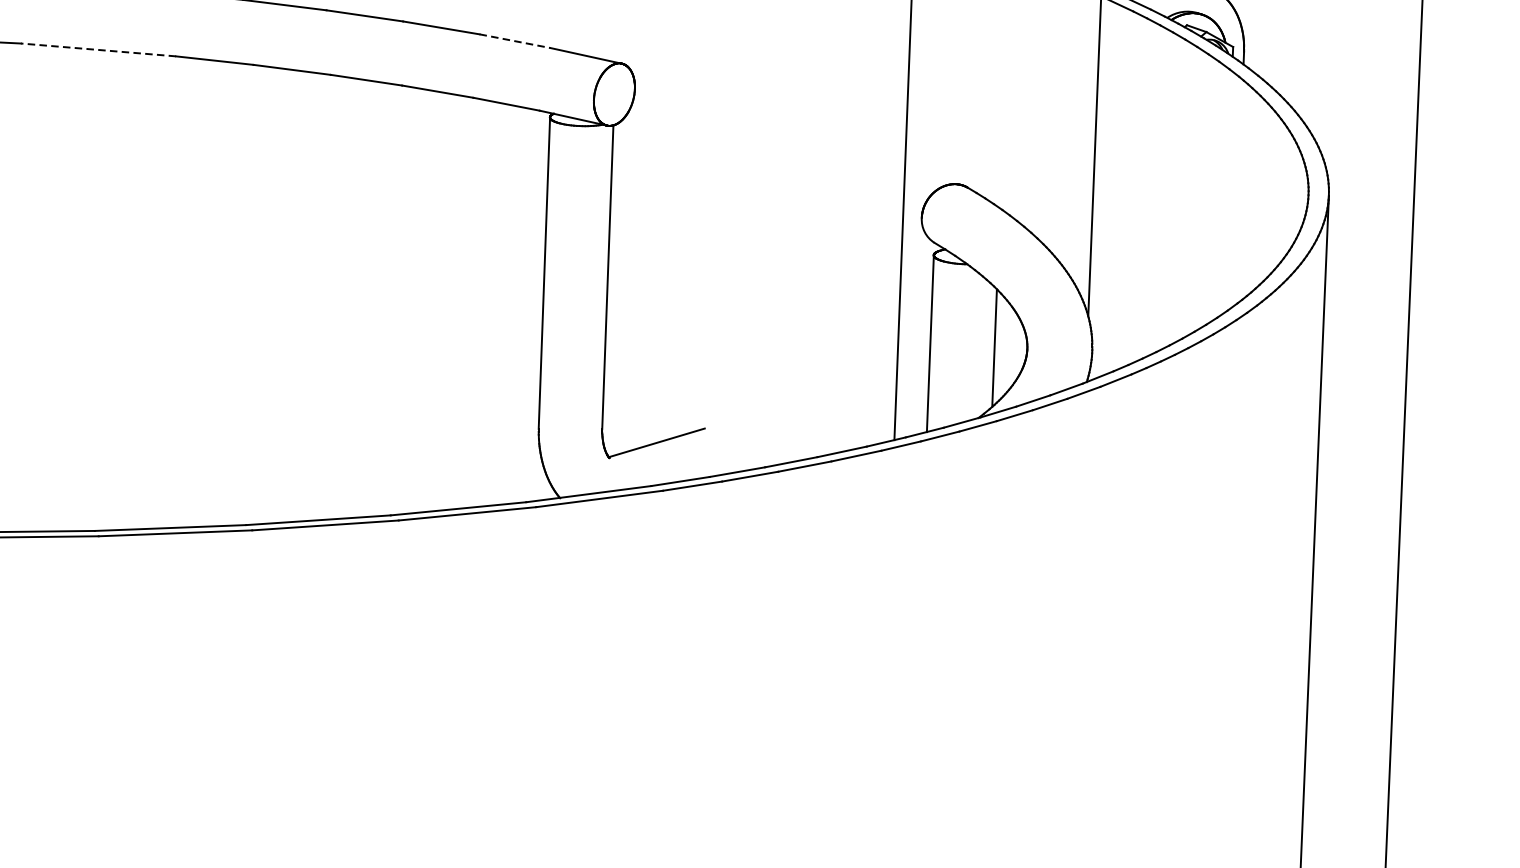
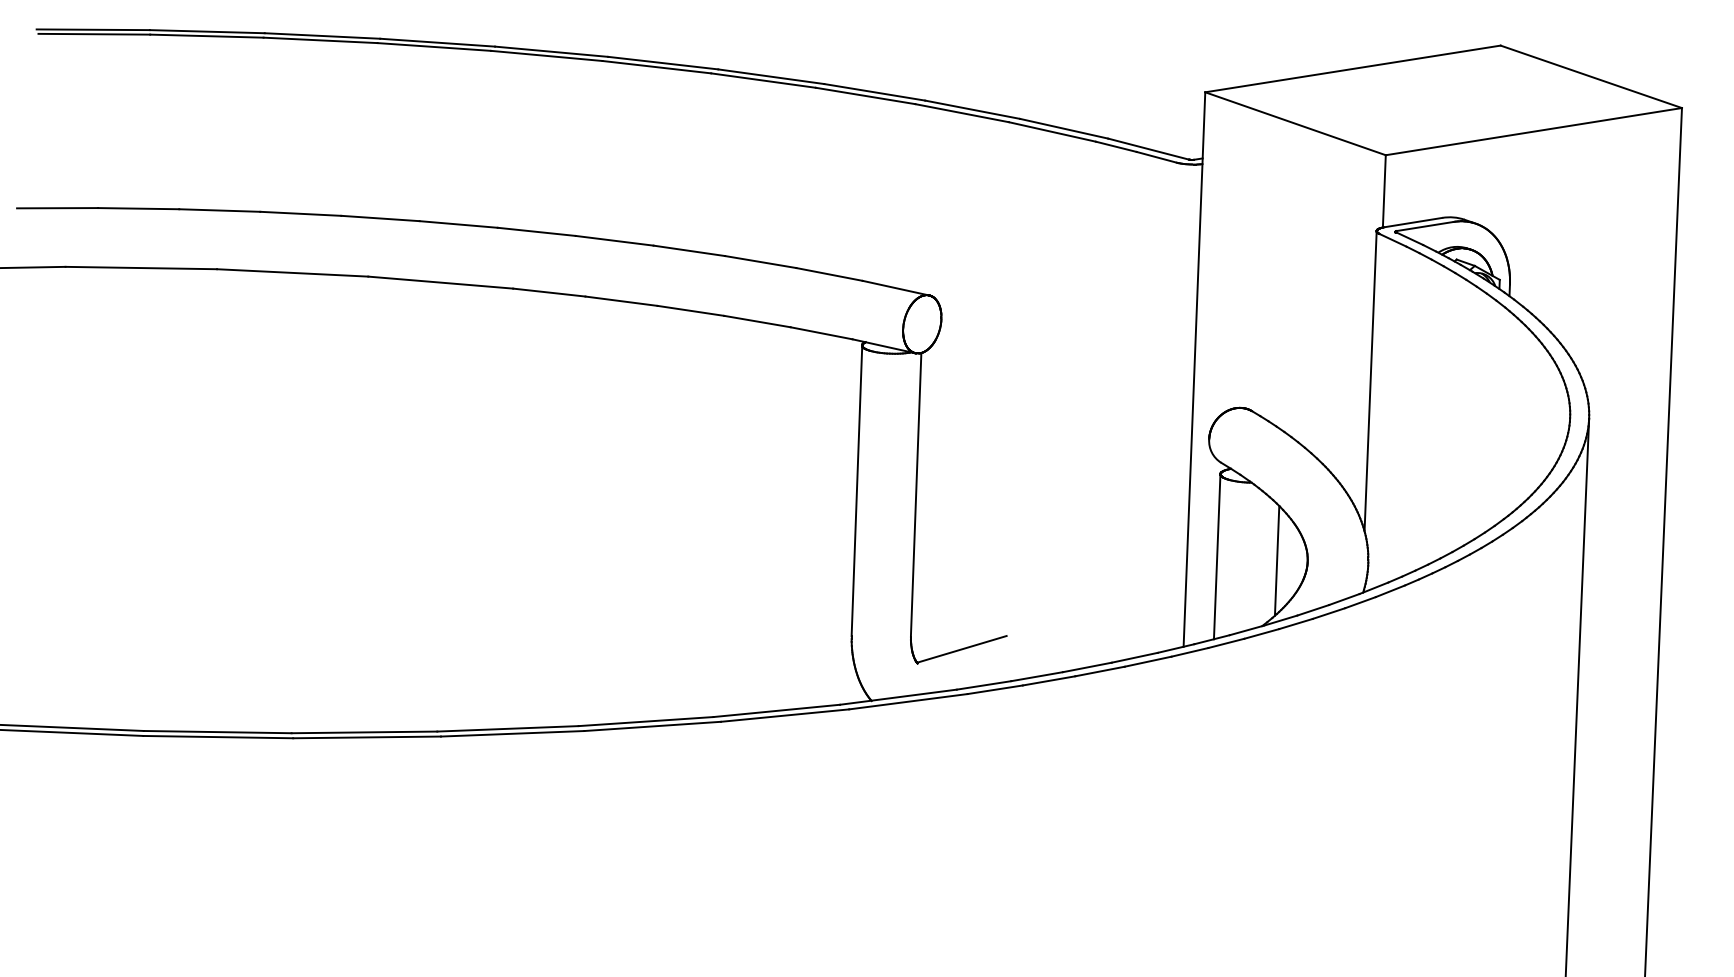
line: (515, 41) -> (829, 274), dashed -> solid
line: (98, 49) -> (440, 282), dashed -> solid

